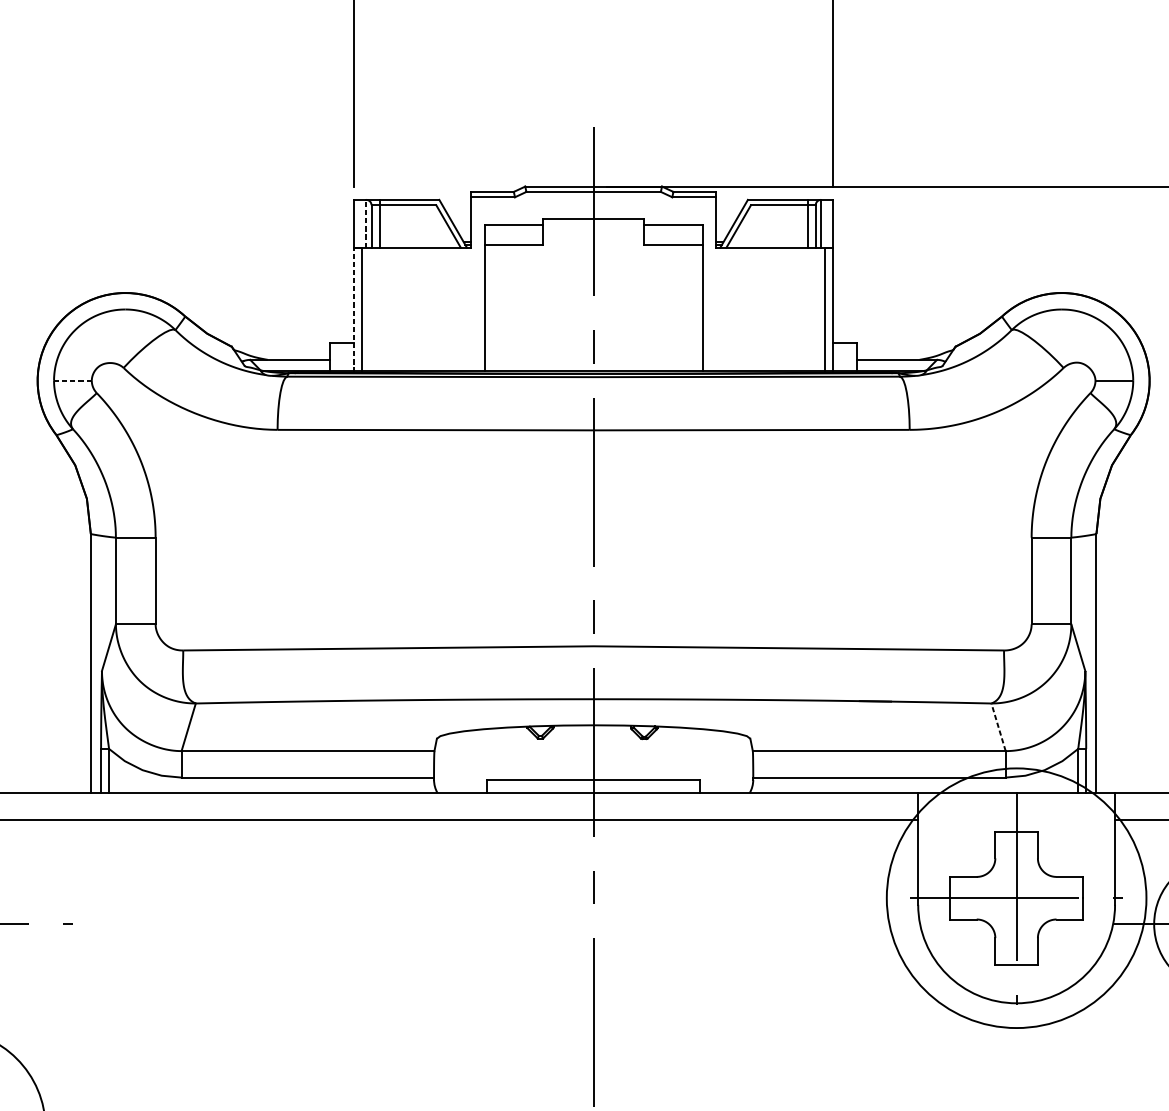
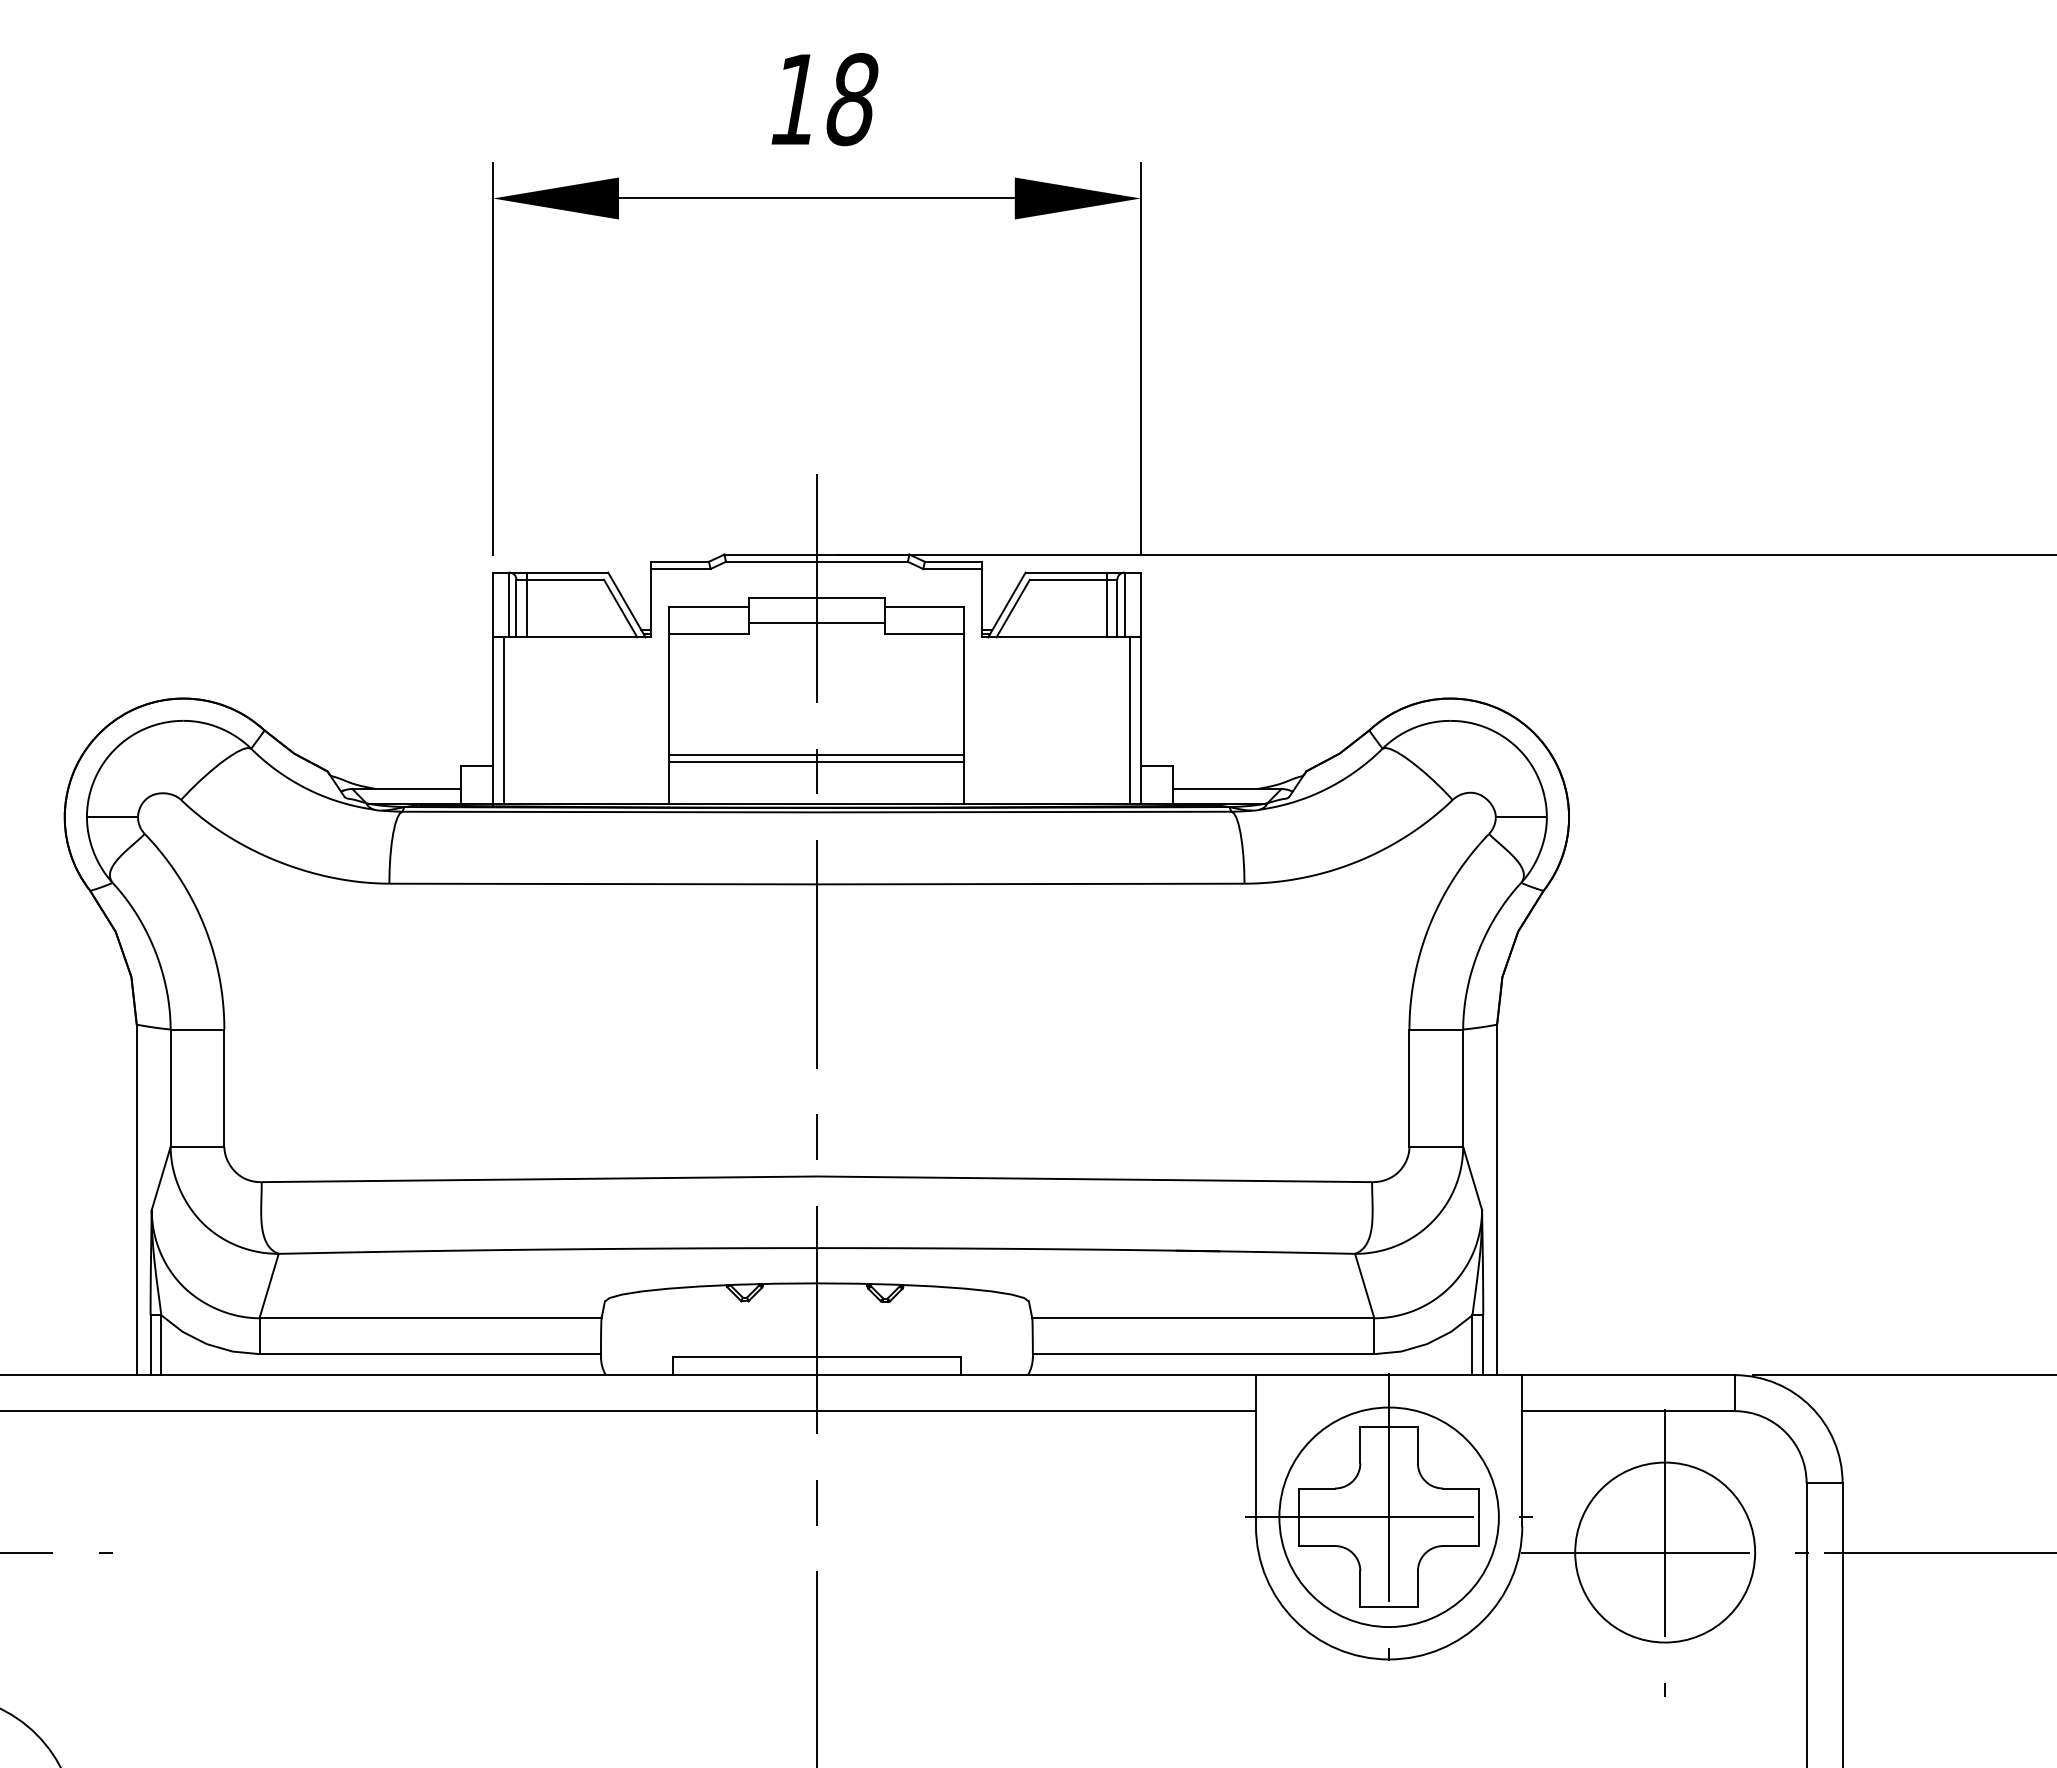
line: (366, 223) -> (509, 604), dashed -> solid
line: (593, 236) -> (816, 622), added
line: (354, 309) -> (493, 721), dashed -> solid
line: (593, 335) -> (816, 755), added
line: (593, 340) -> (816, 762), added
line: (72, 380) -> (112, 817), dashed -> solid
line: (998, 727) -> (1364, 1286), dashed -> solid
circle: (1016, 898) -> (1388, 1517), size x0.62

